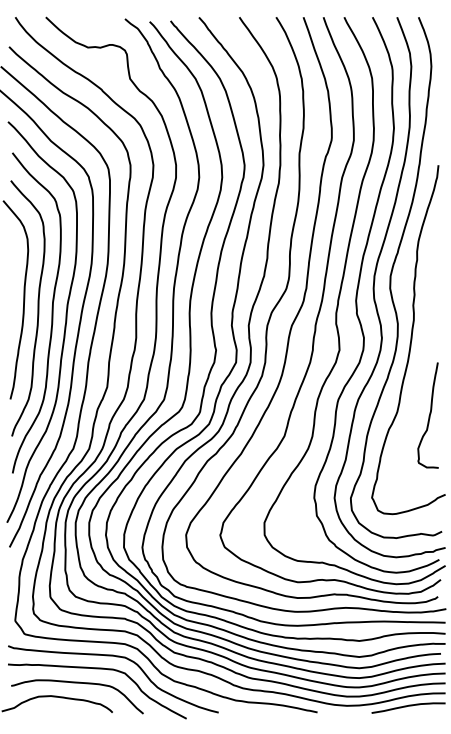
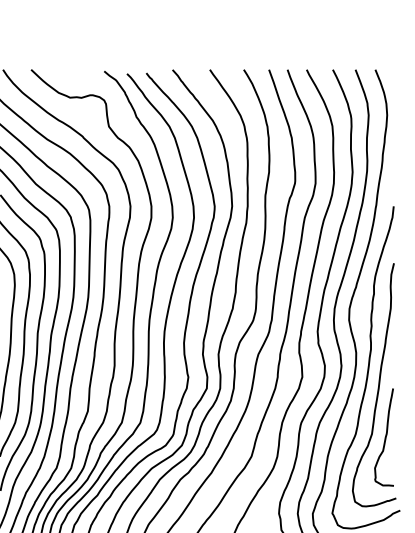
curve: (421, 358) -> (378, 384), added

